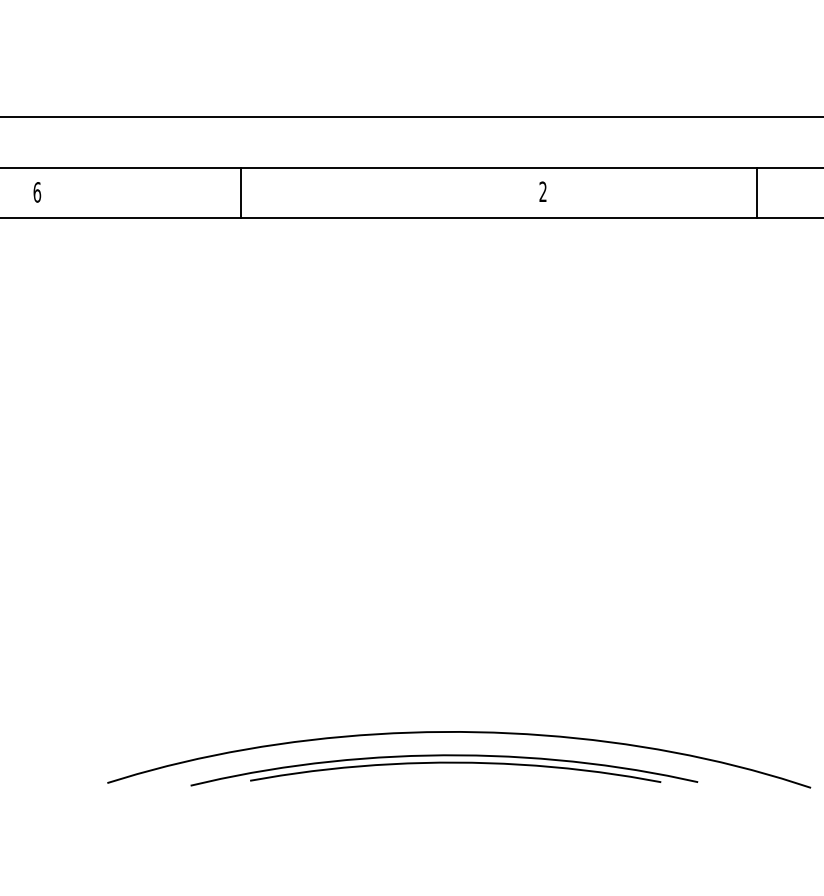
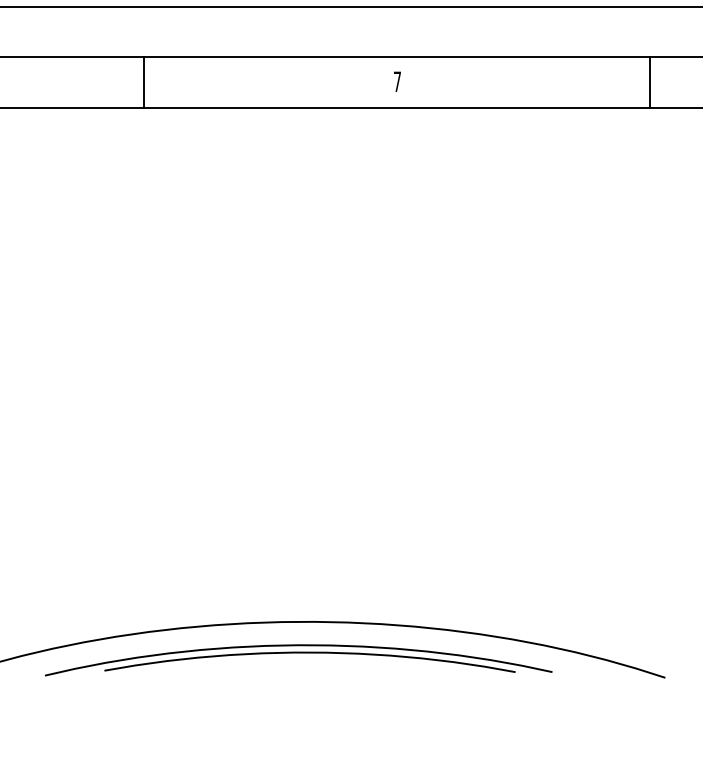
text: (542, 191) -> (396, 81), 2 -> 7
line: (240, 192) -> (143, 82), moved
line: (756, 192) -> (649, 82), moved

